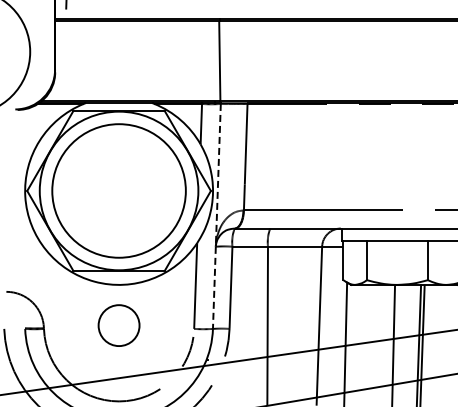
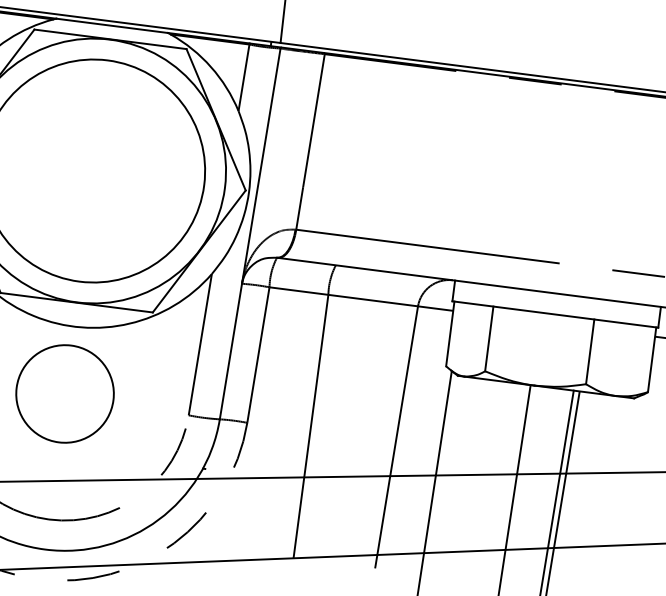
line: (216, 216) -> (249, 233), dashed -> solid
circle: (118, 325) -> (64, 393), size x1.43

